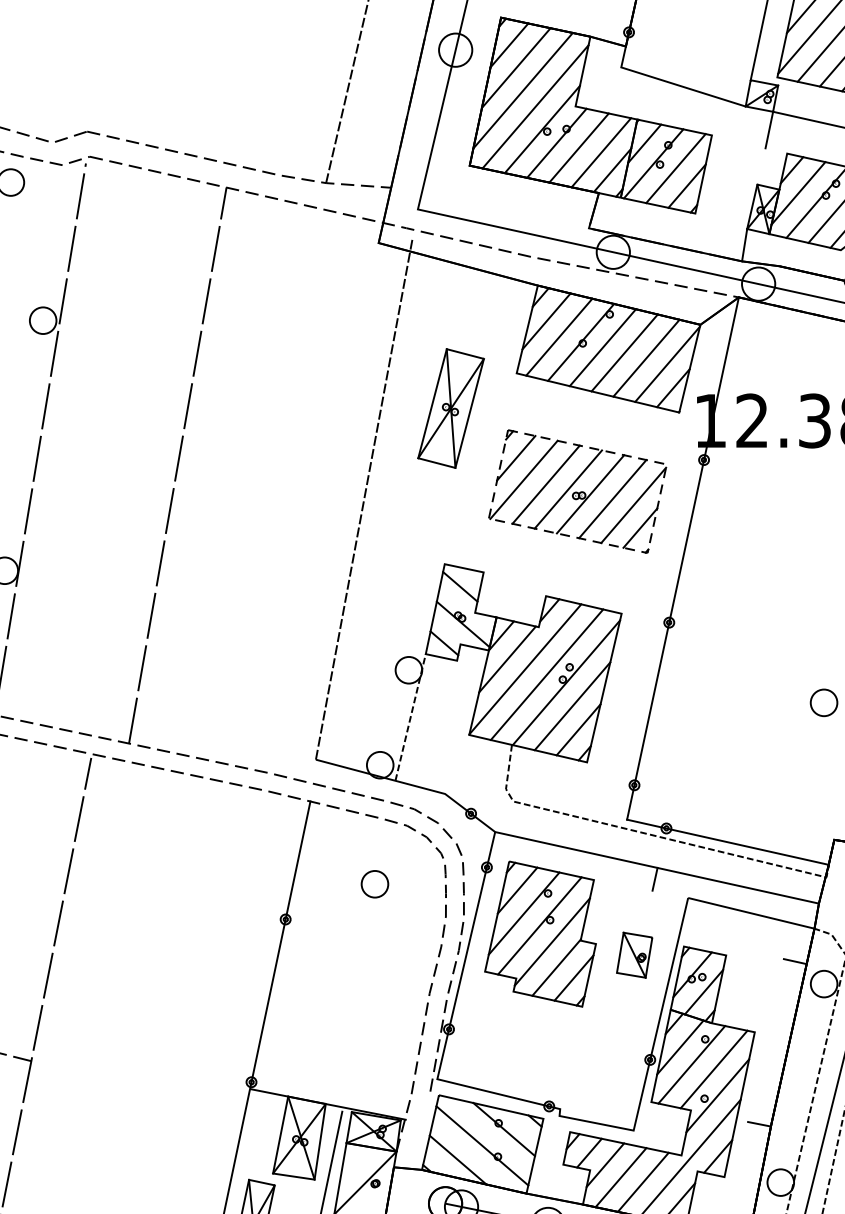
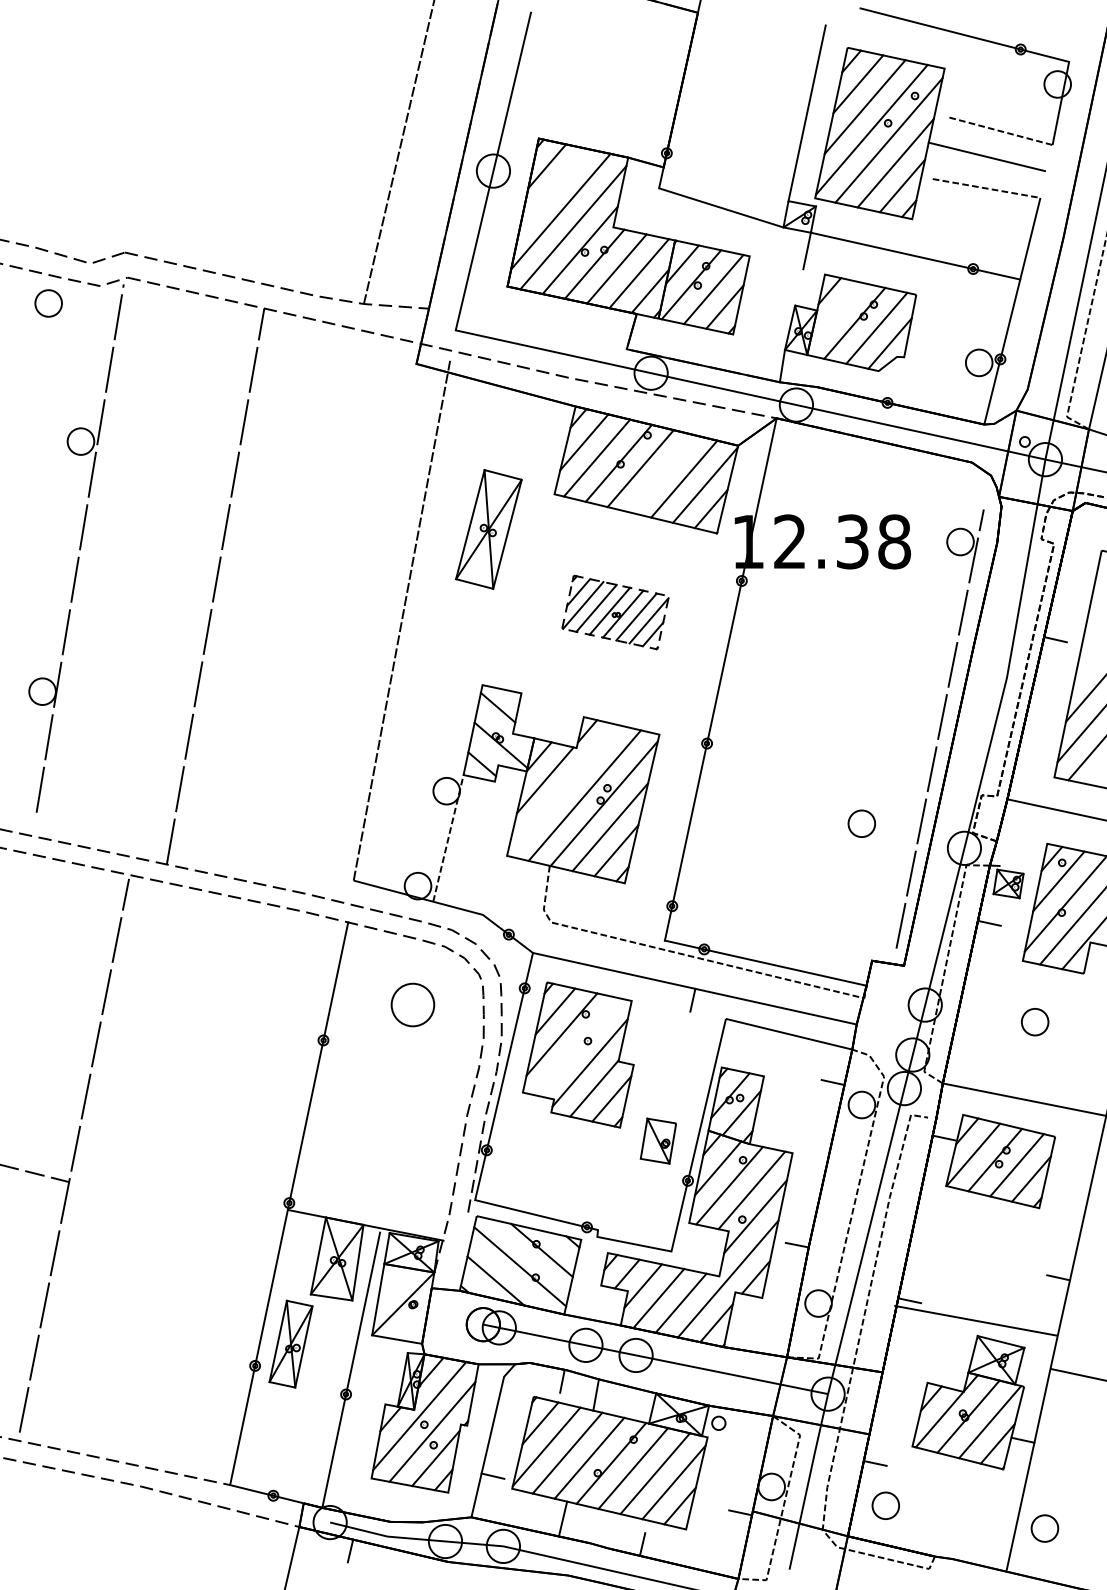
line: (515, 67) -> (553, 188), removed
line: (798, 193) -> (836, 314), removed
line: (624, 352) -> (662, 473), removed
part: (577, 491) -> (615, 612), size x0.6
line: (525, 669) -> (563, 790), removed
part: (374, 884) -> (412, 1005), size x1.6
line: (539, 925) -> (577, 1046), removed
part: (633, 954) -> (657, 1140), moved

